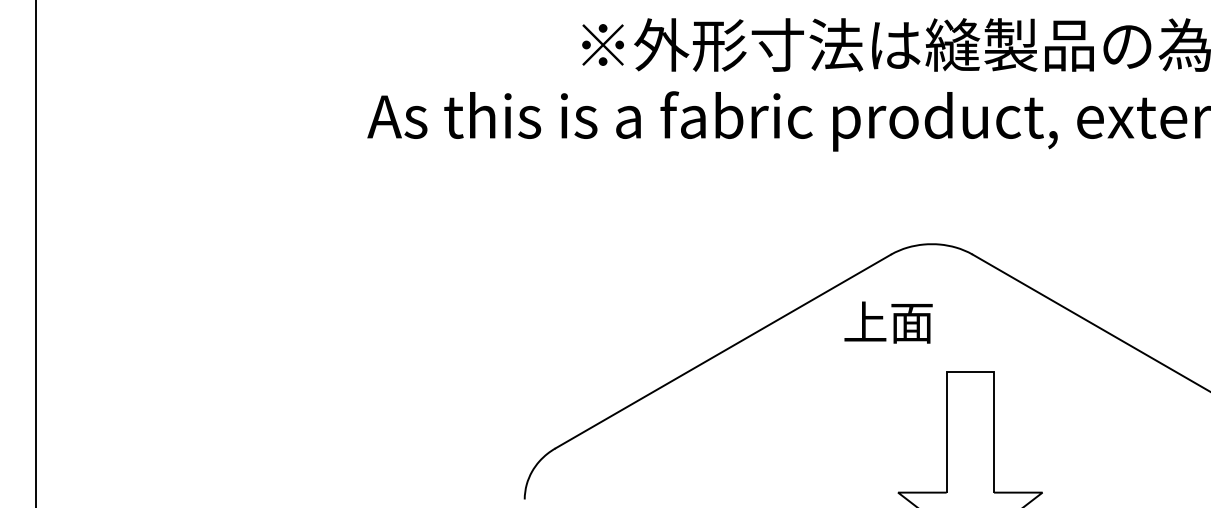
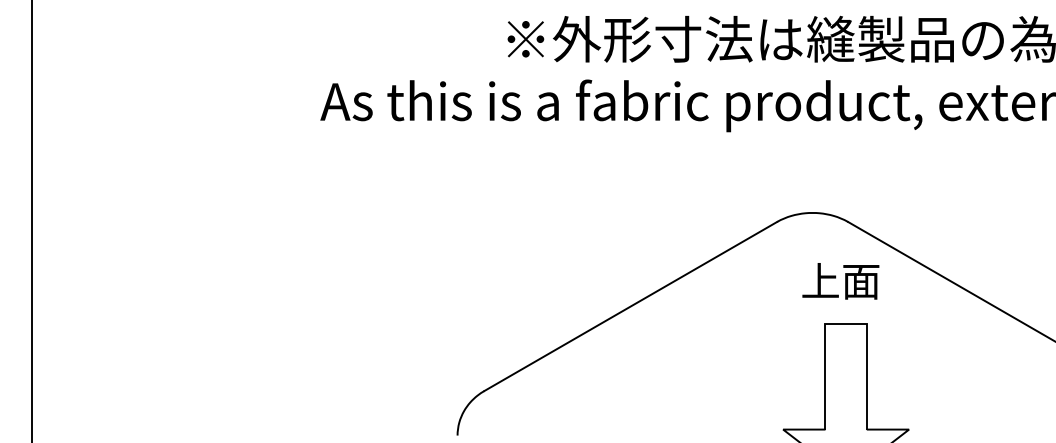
text: (888, 322) -> (840, 281), moved

